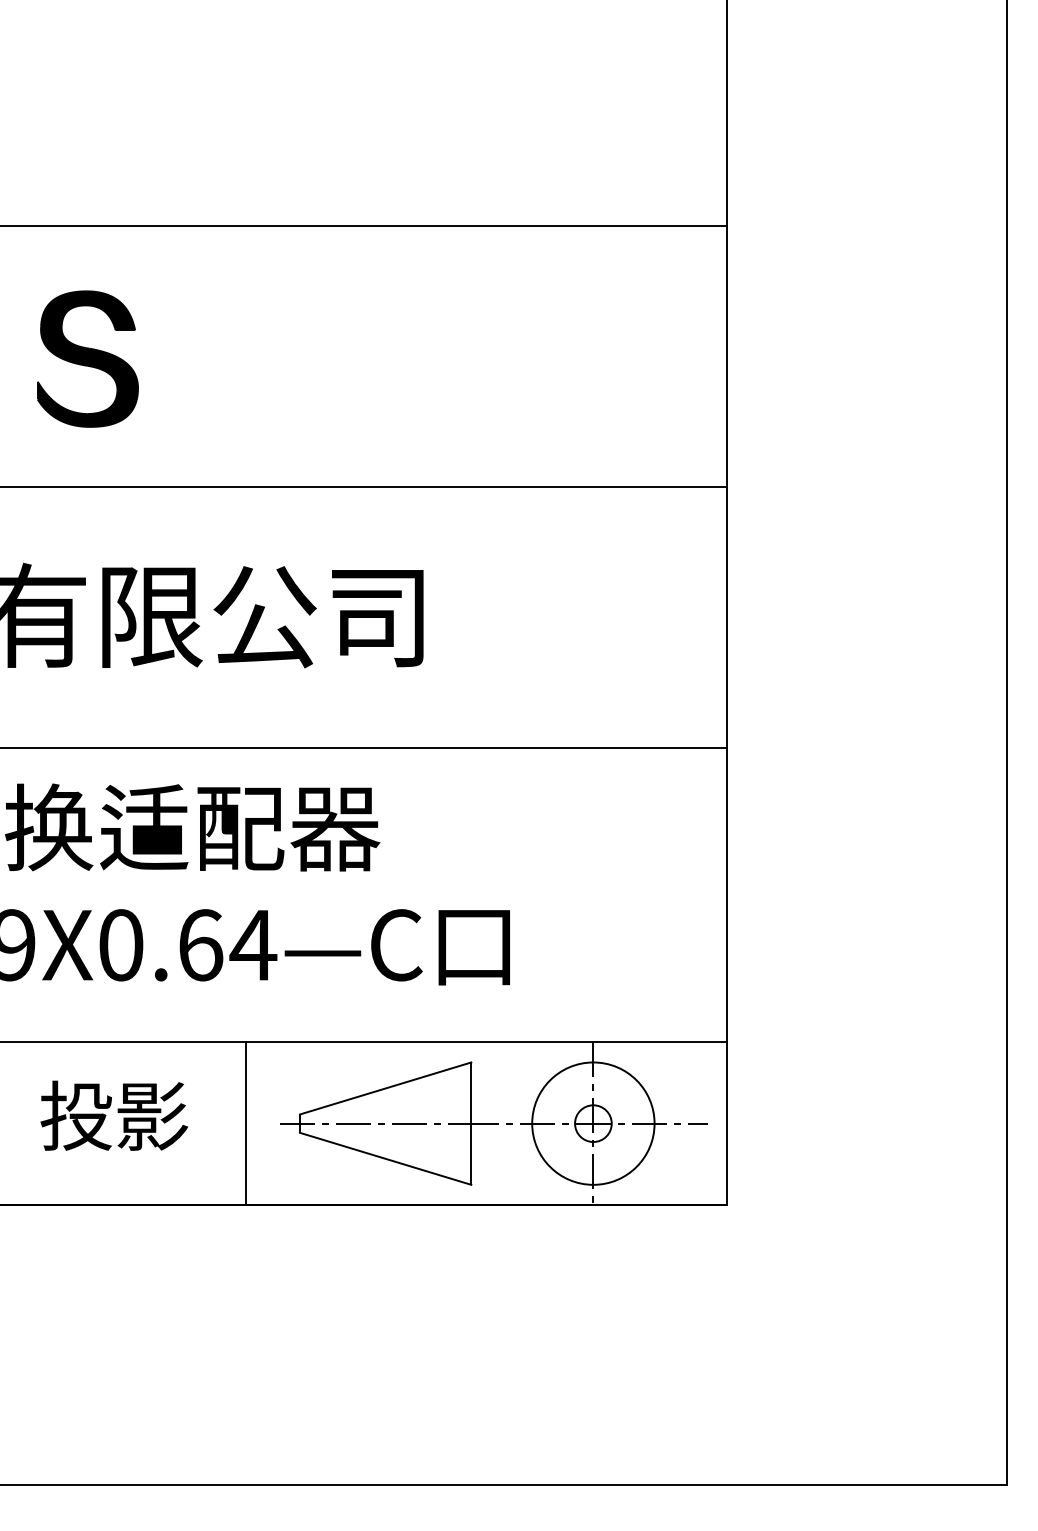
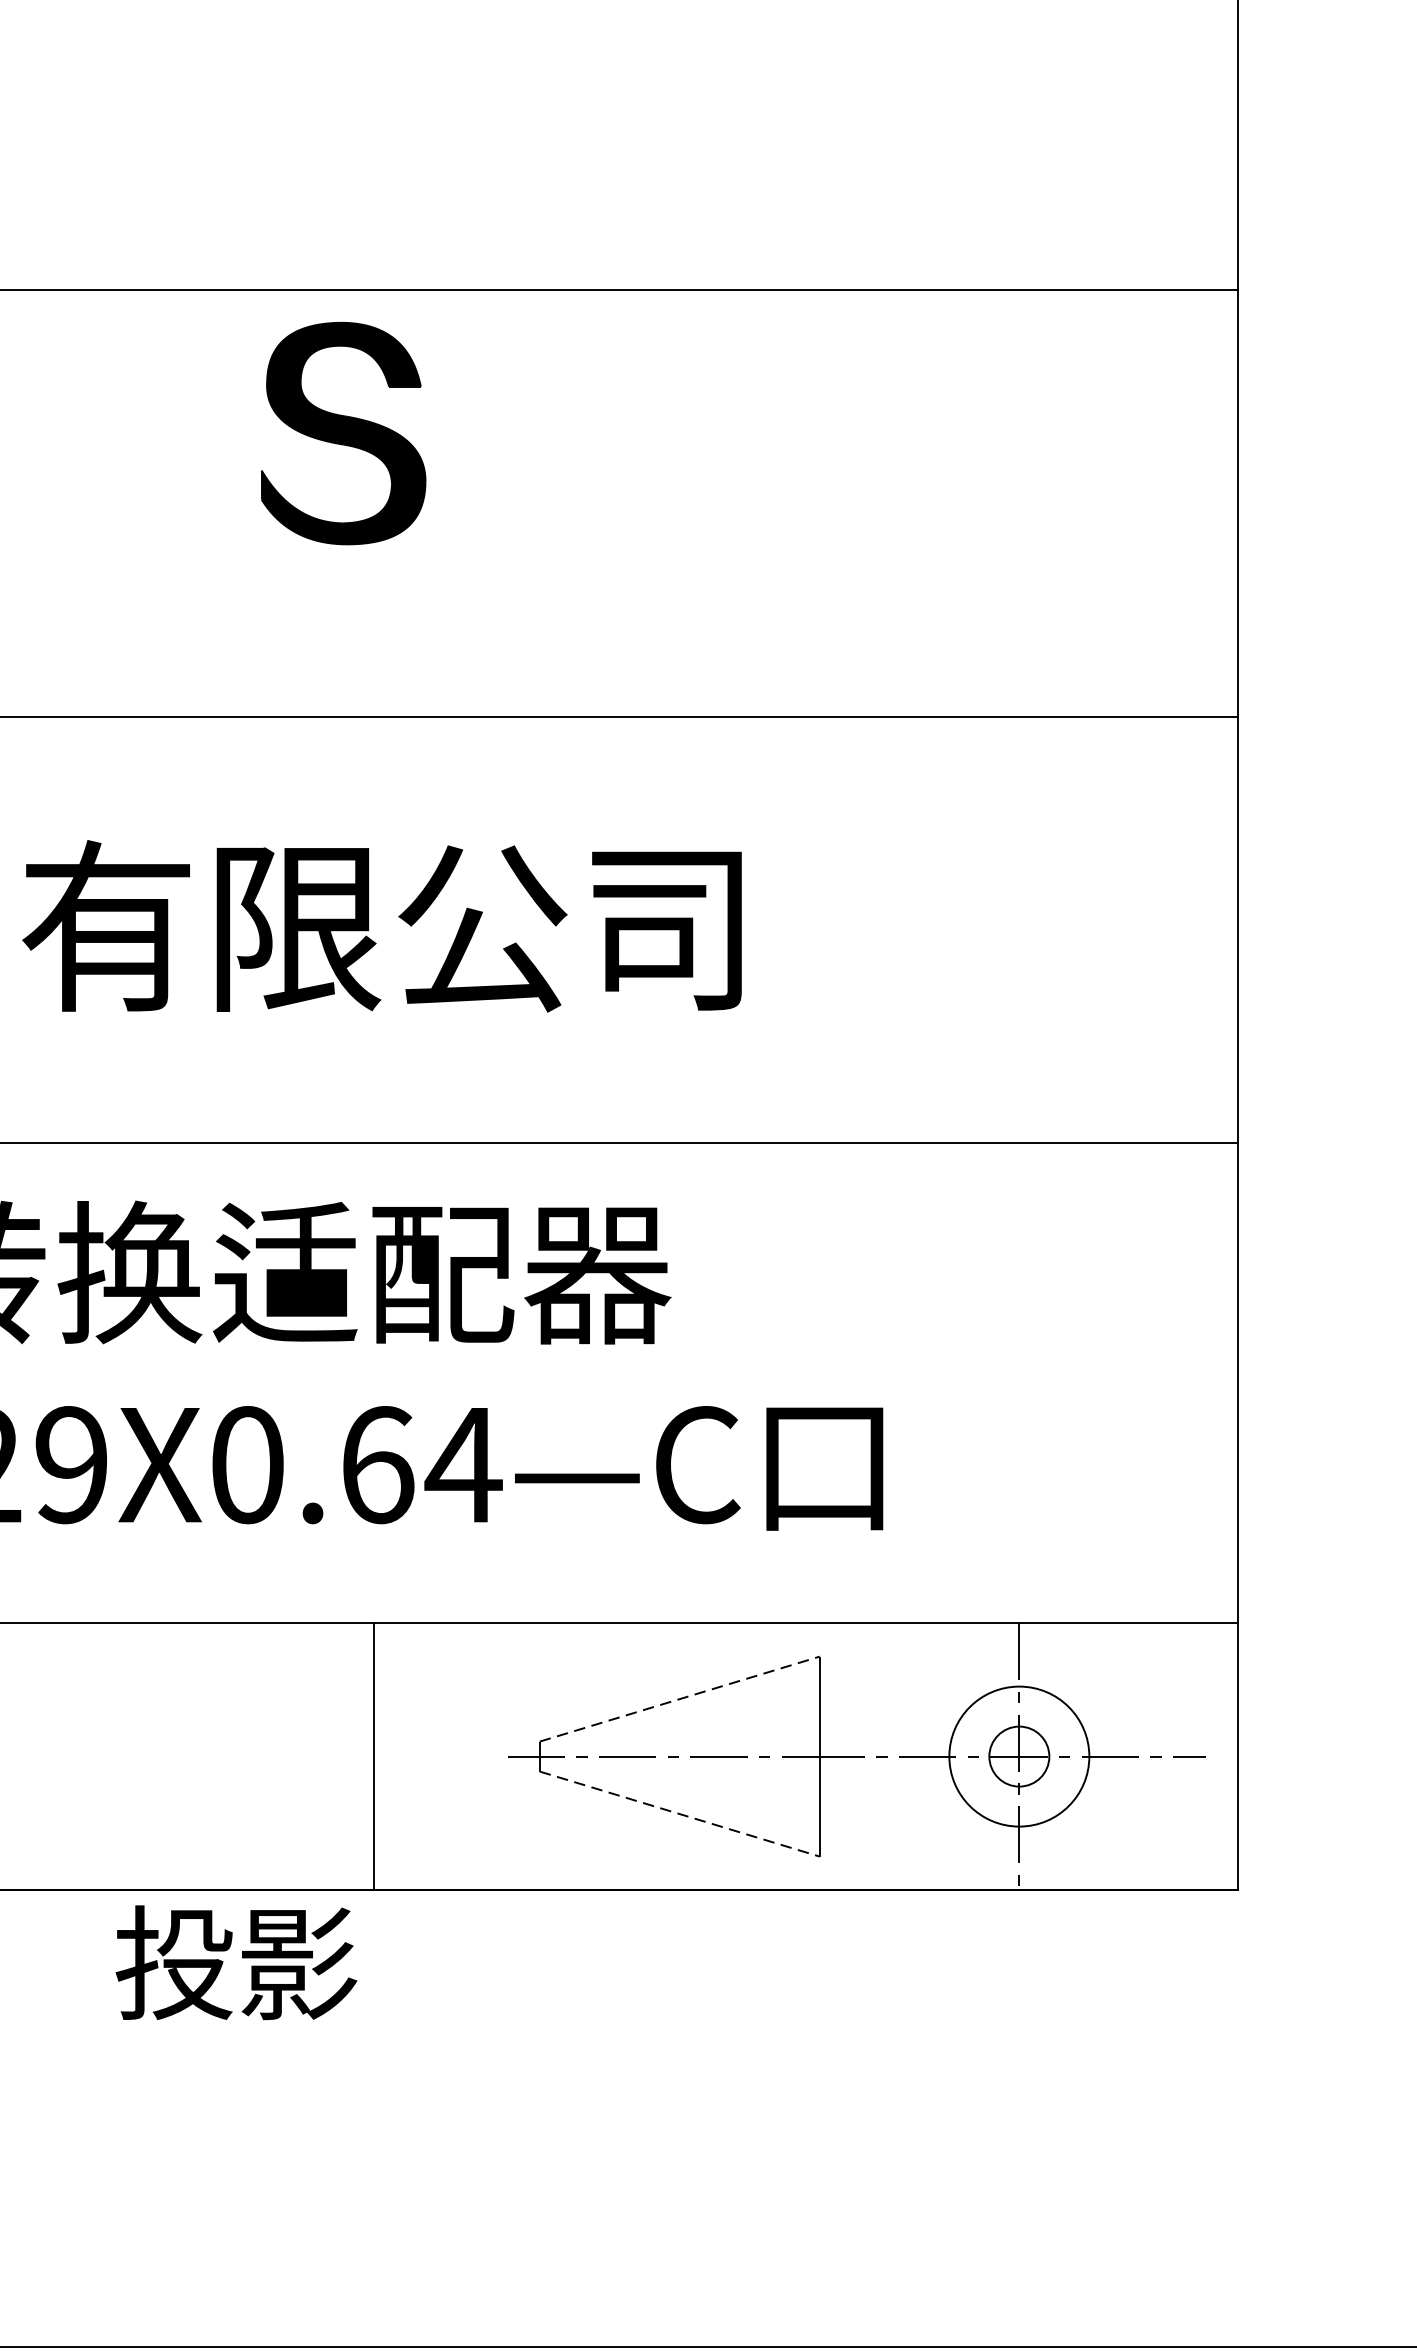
part: (87, 358) -> (342, 432), moved
line: (385, 1088) -> (679, 1699), solid -> dashed
text: (114, 1115) -> (236, 1962), moved
line: (246, 1123) -> (373, 1756), moved
circle: (593, 1123) -> (1019, 1756), size x0.7
line: (385, 1158) -> (679, 1813), solid -> dashed

